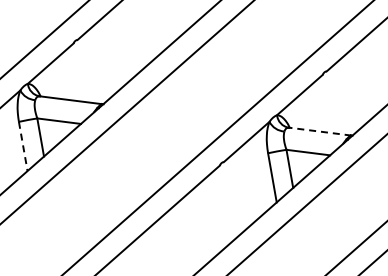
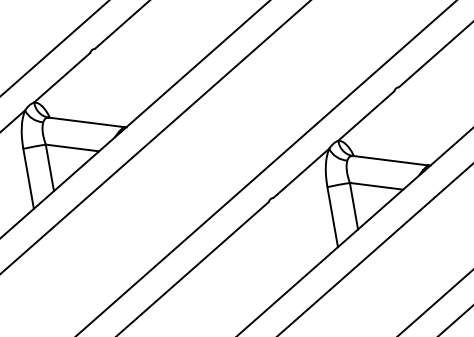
line: (320, 131) -> (391, 160), dashed -> solid
line: (23, 146) -> (28, 178), dashed -> solid

